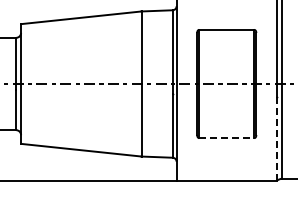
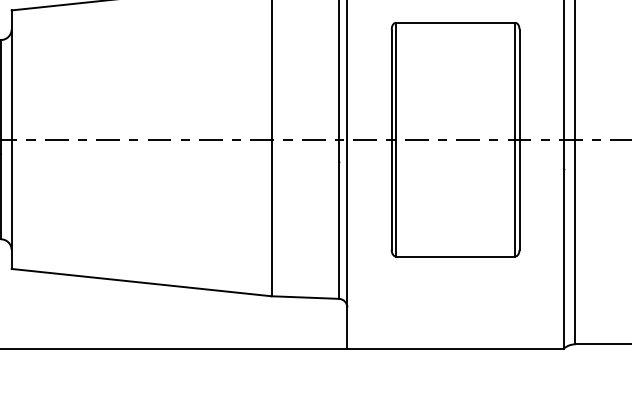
line: (226, 138) -> (455, 257), dashed -> solid
line: (276, 139) -> (562, 259), dashed -> solid

